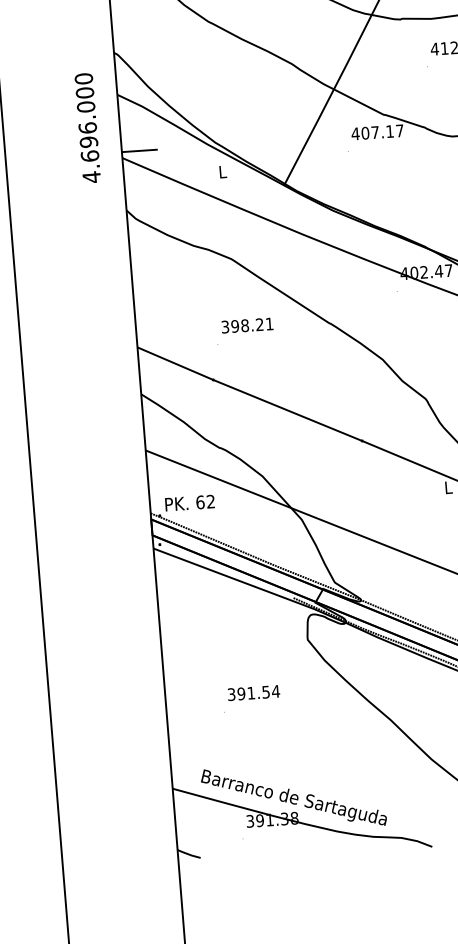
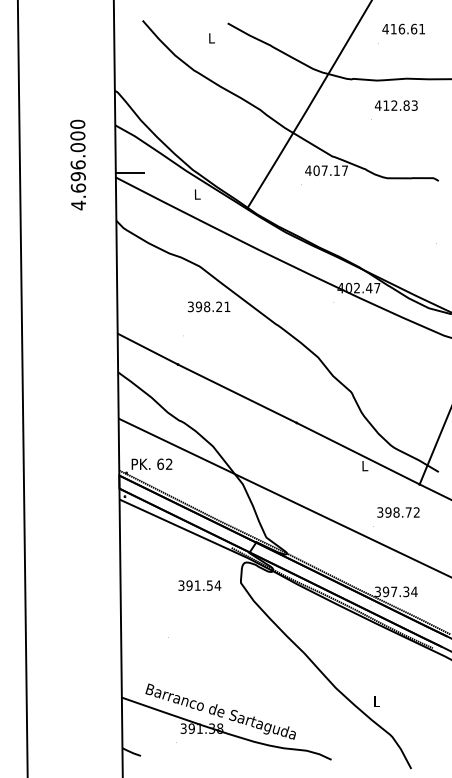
text: (86, 127) -> (77, 164), moved
text: (246, 325) -> (208, 306), moved
text: (253, 692) -> (199, 585), moved

